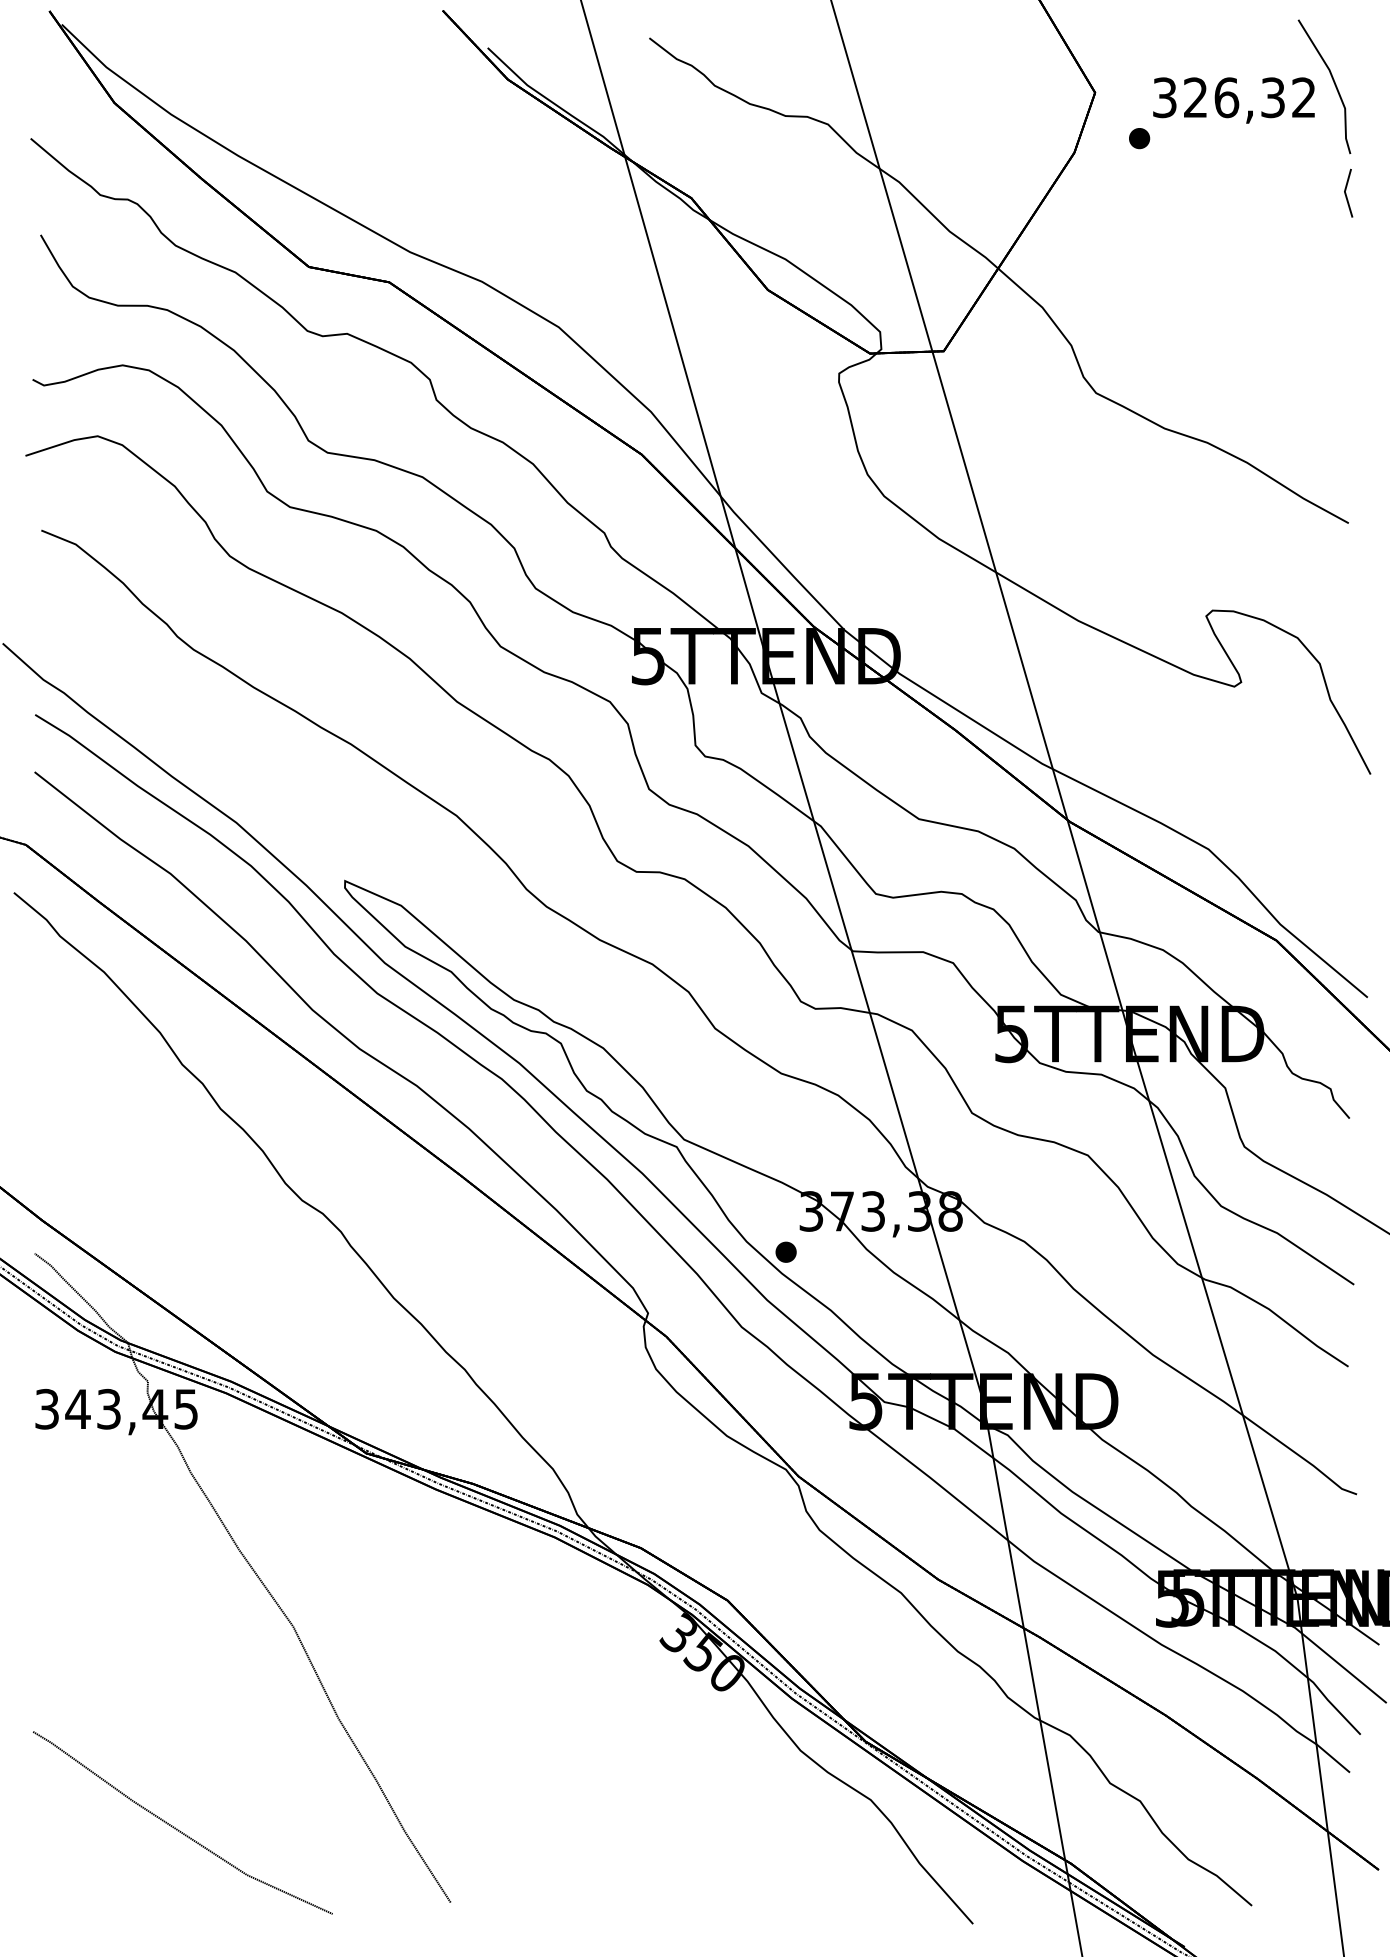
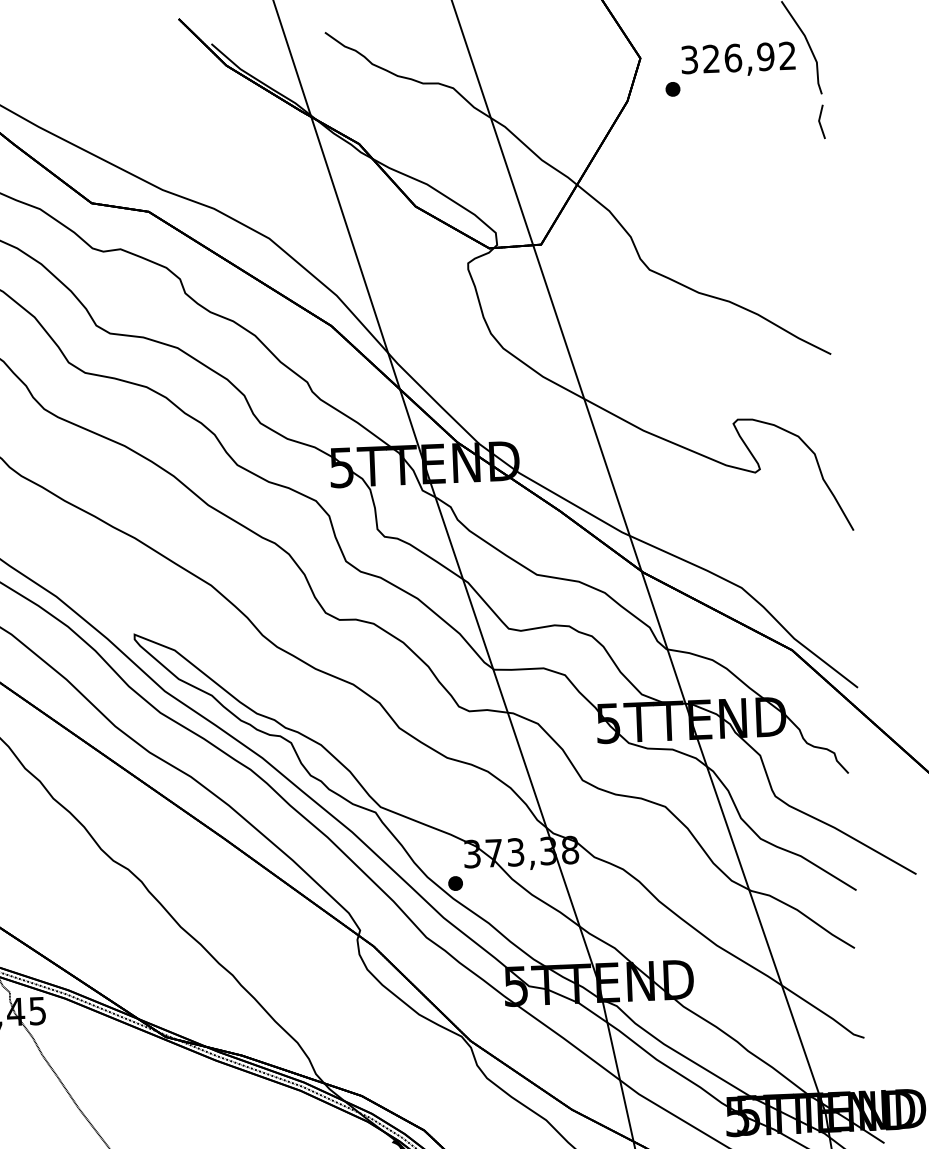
text: (1272, 97) -> (765, 56), 326,32 -> 326,92

